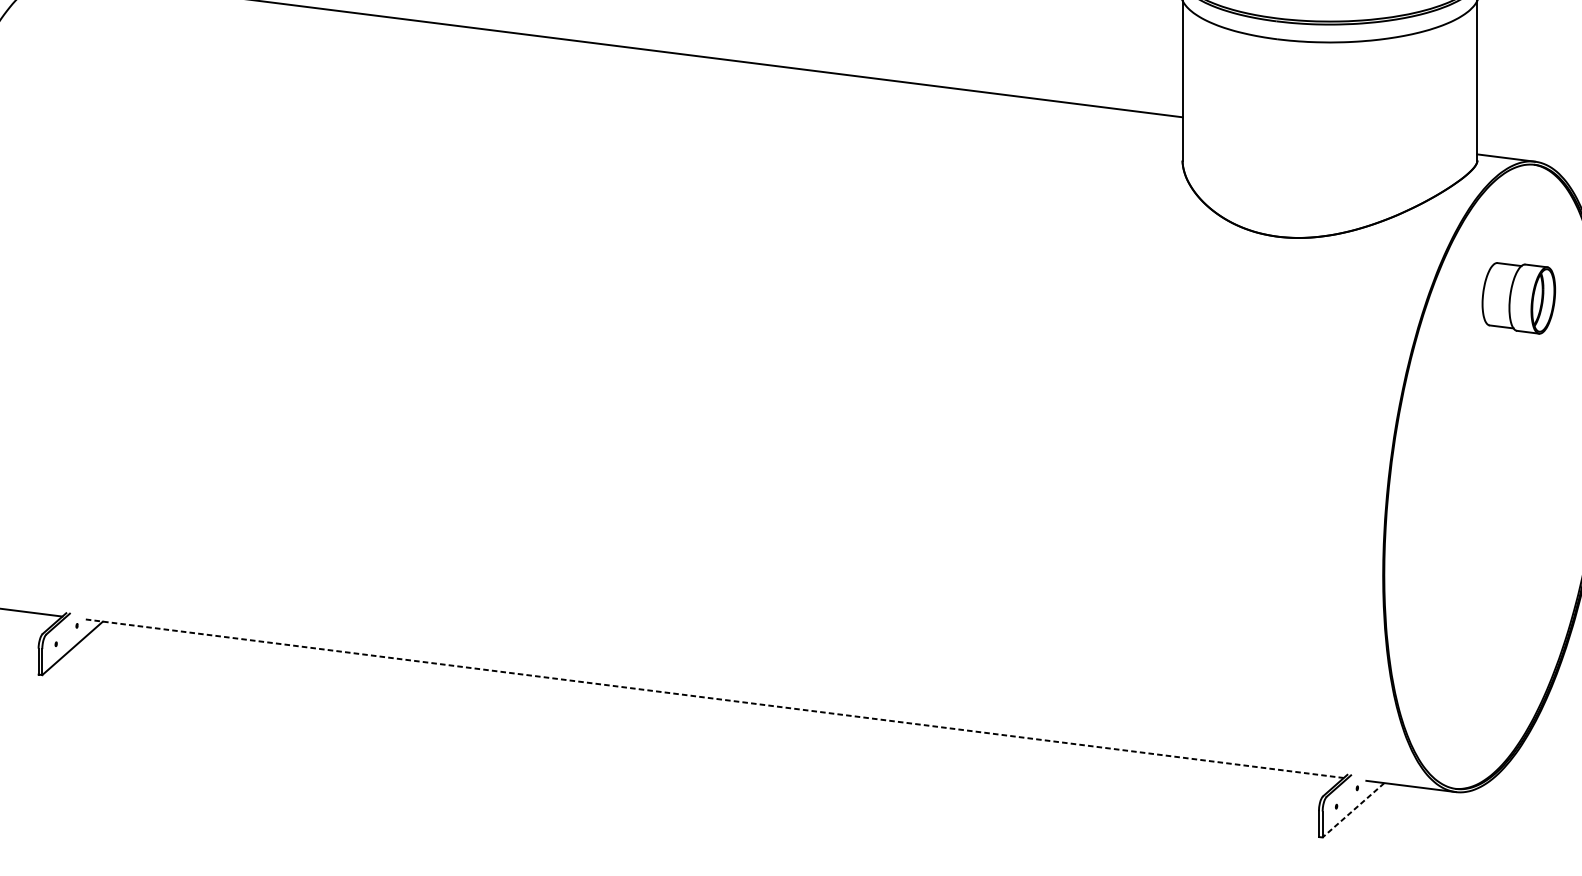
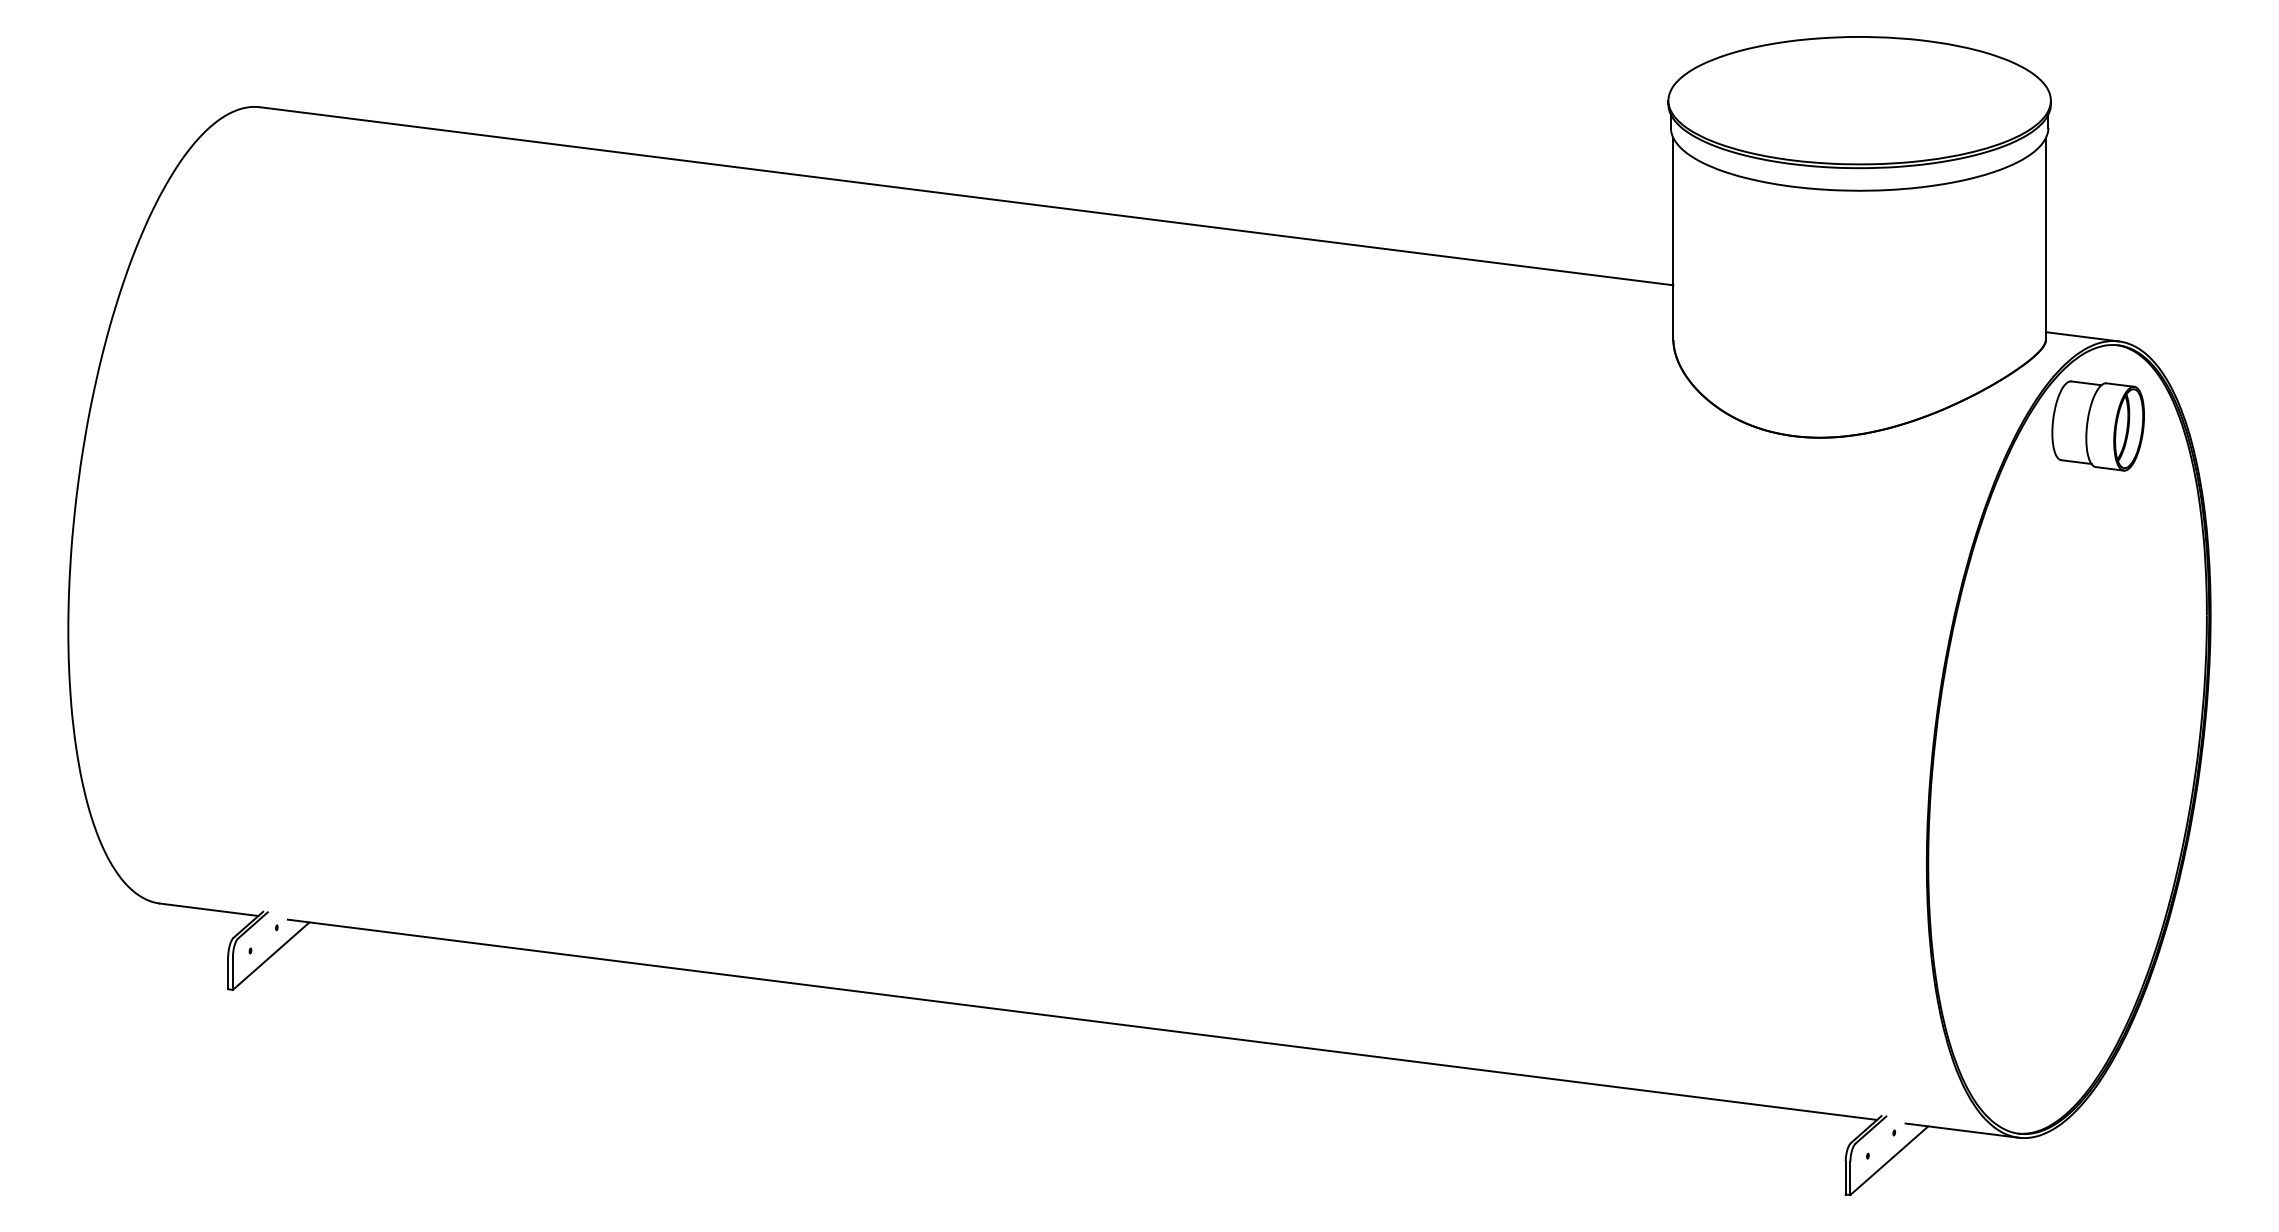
part: (1518, 297) -> (2097, 425), moved
line: (714, 698) -> (1082, 1019), dashed -> solid
line: (1353, 810) -> (1889, 1160), dashed -> solid

